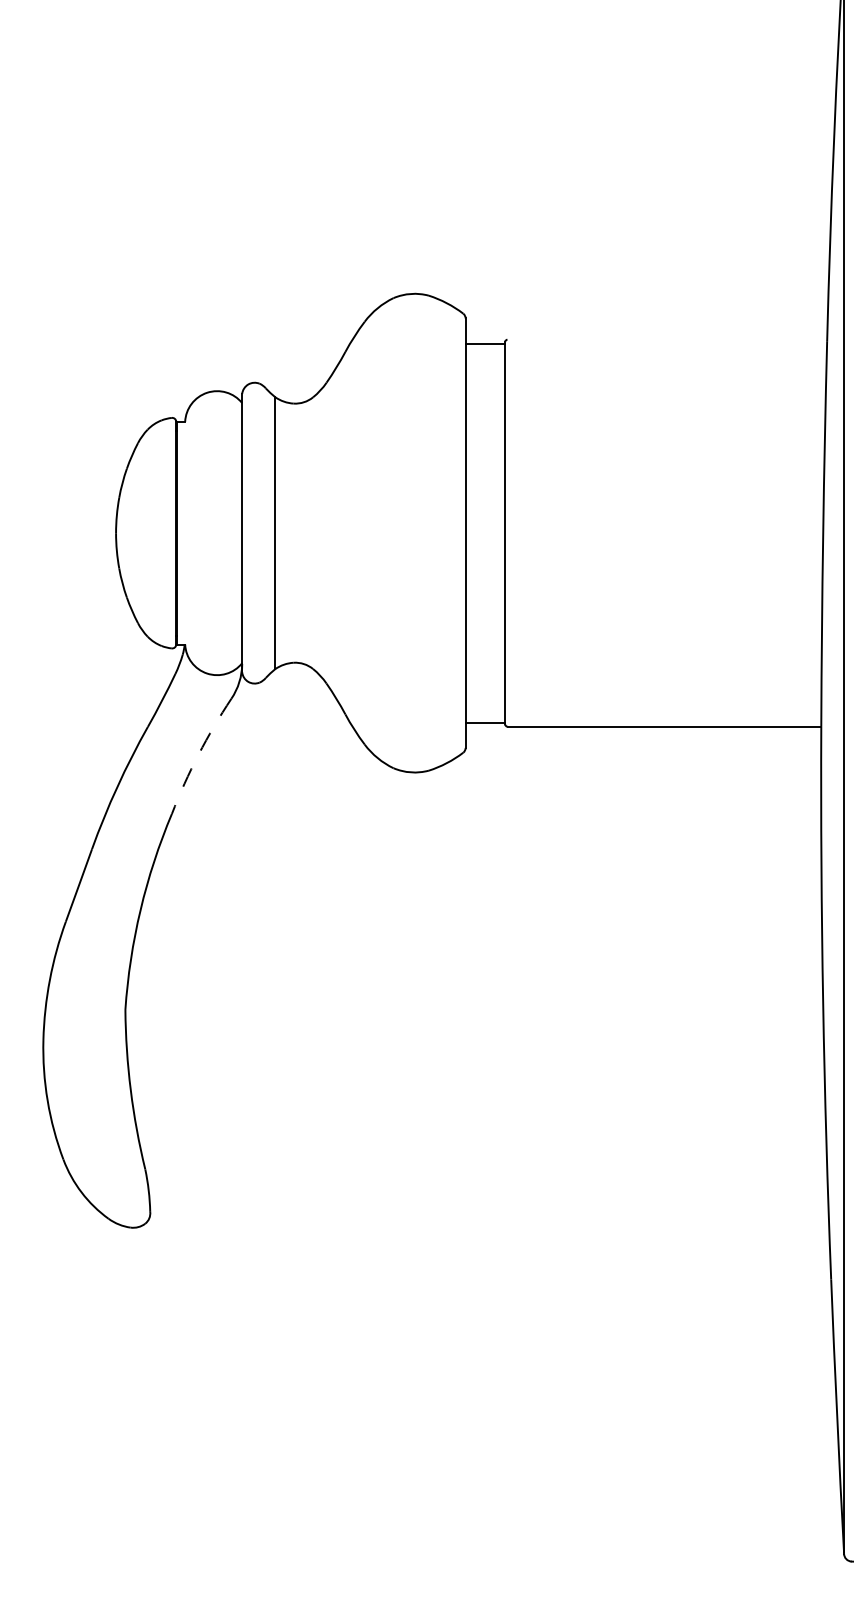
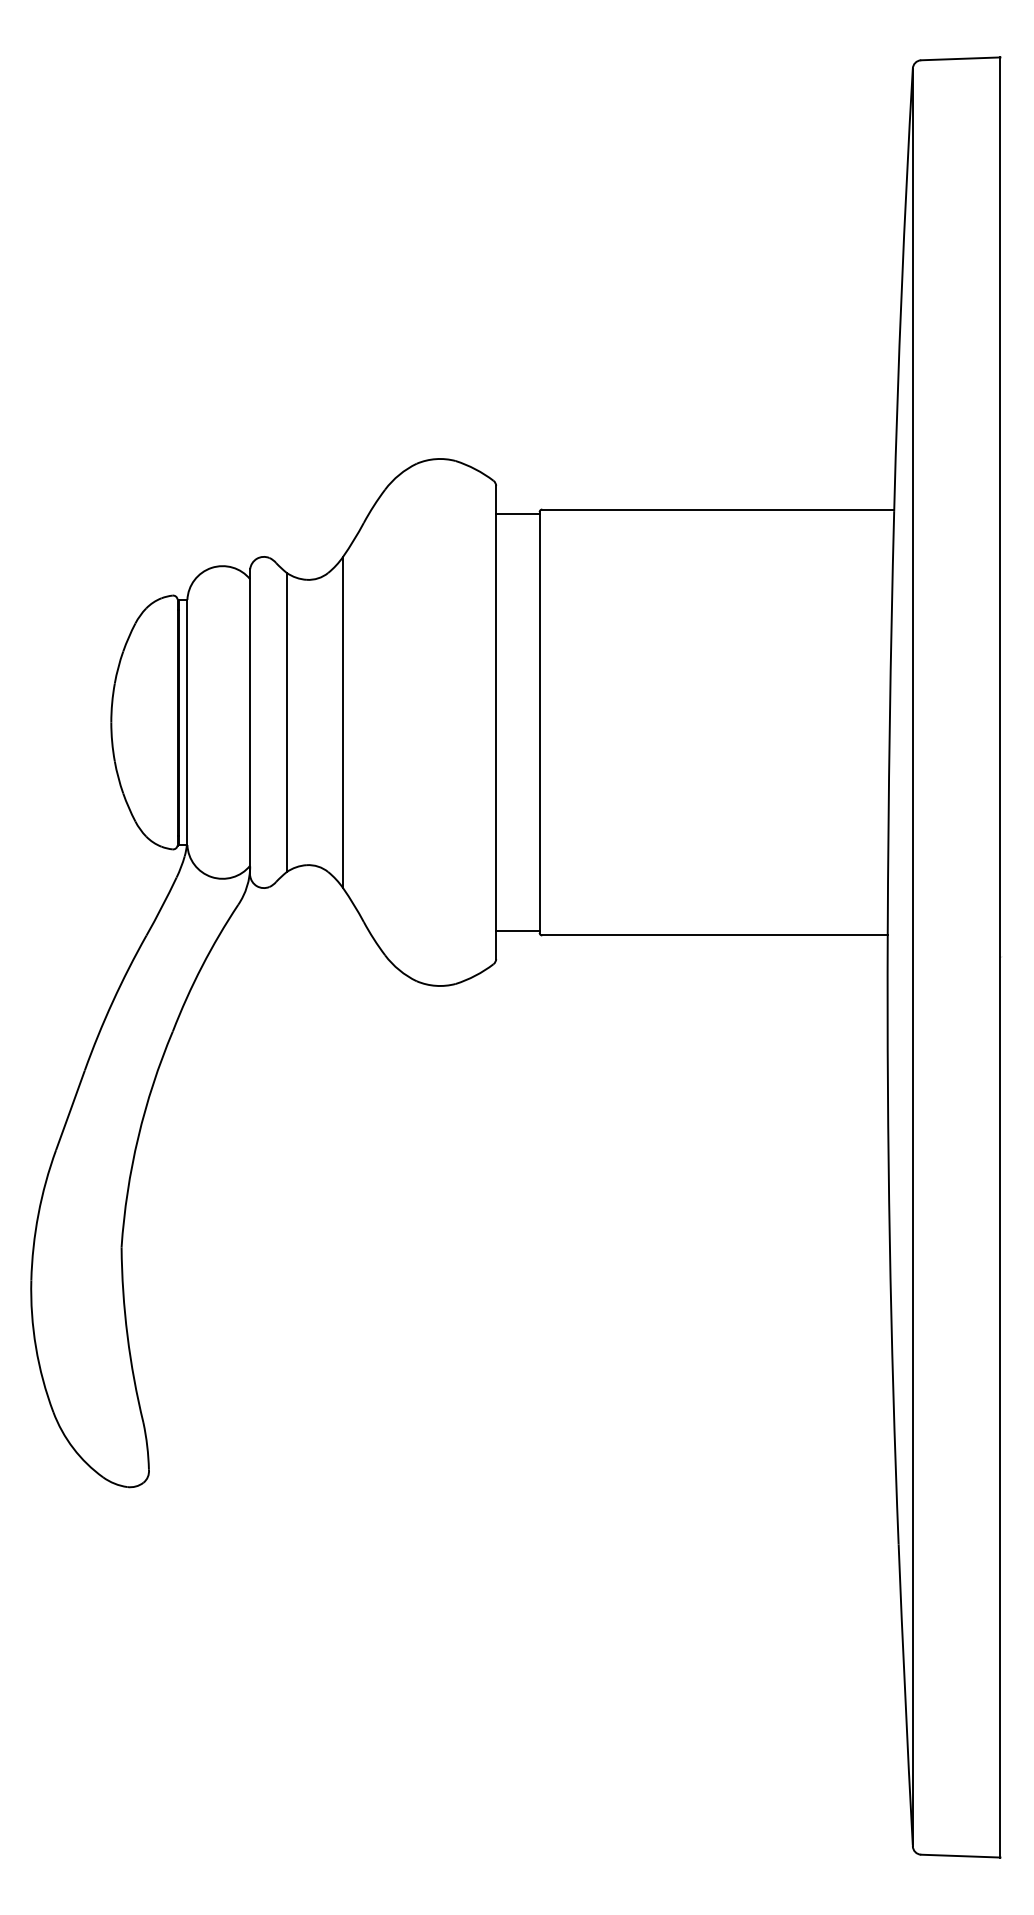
line: (667, 339) -> (718, 509), added
line: (185, 533) -> (187, 722), added
line: (326, 533) -> (343, 722), added
arc: (198, 754) -> (202, 966), dashed -> solid

